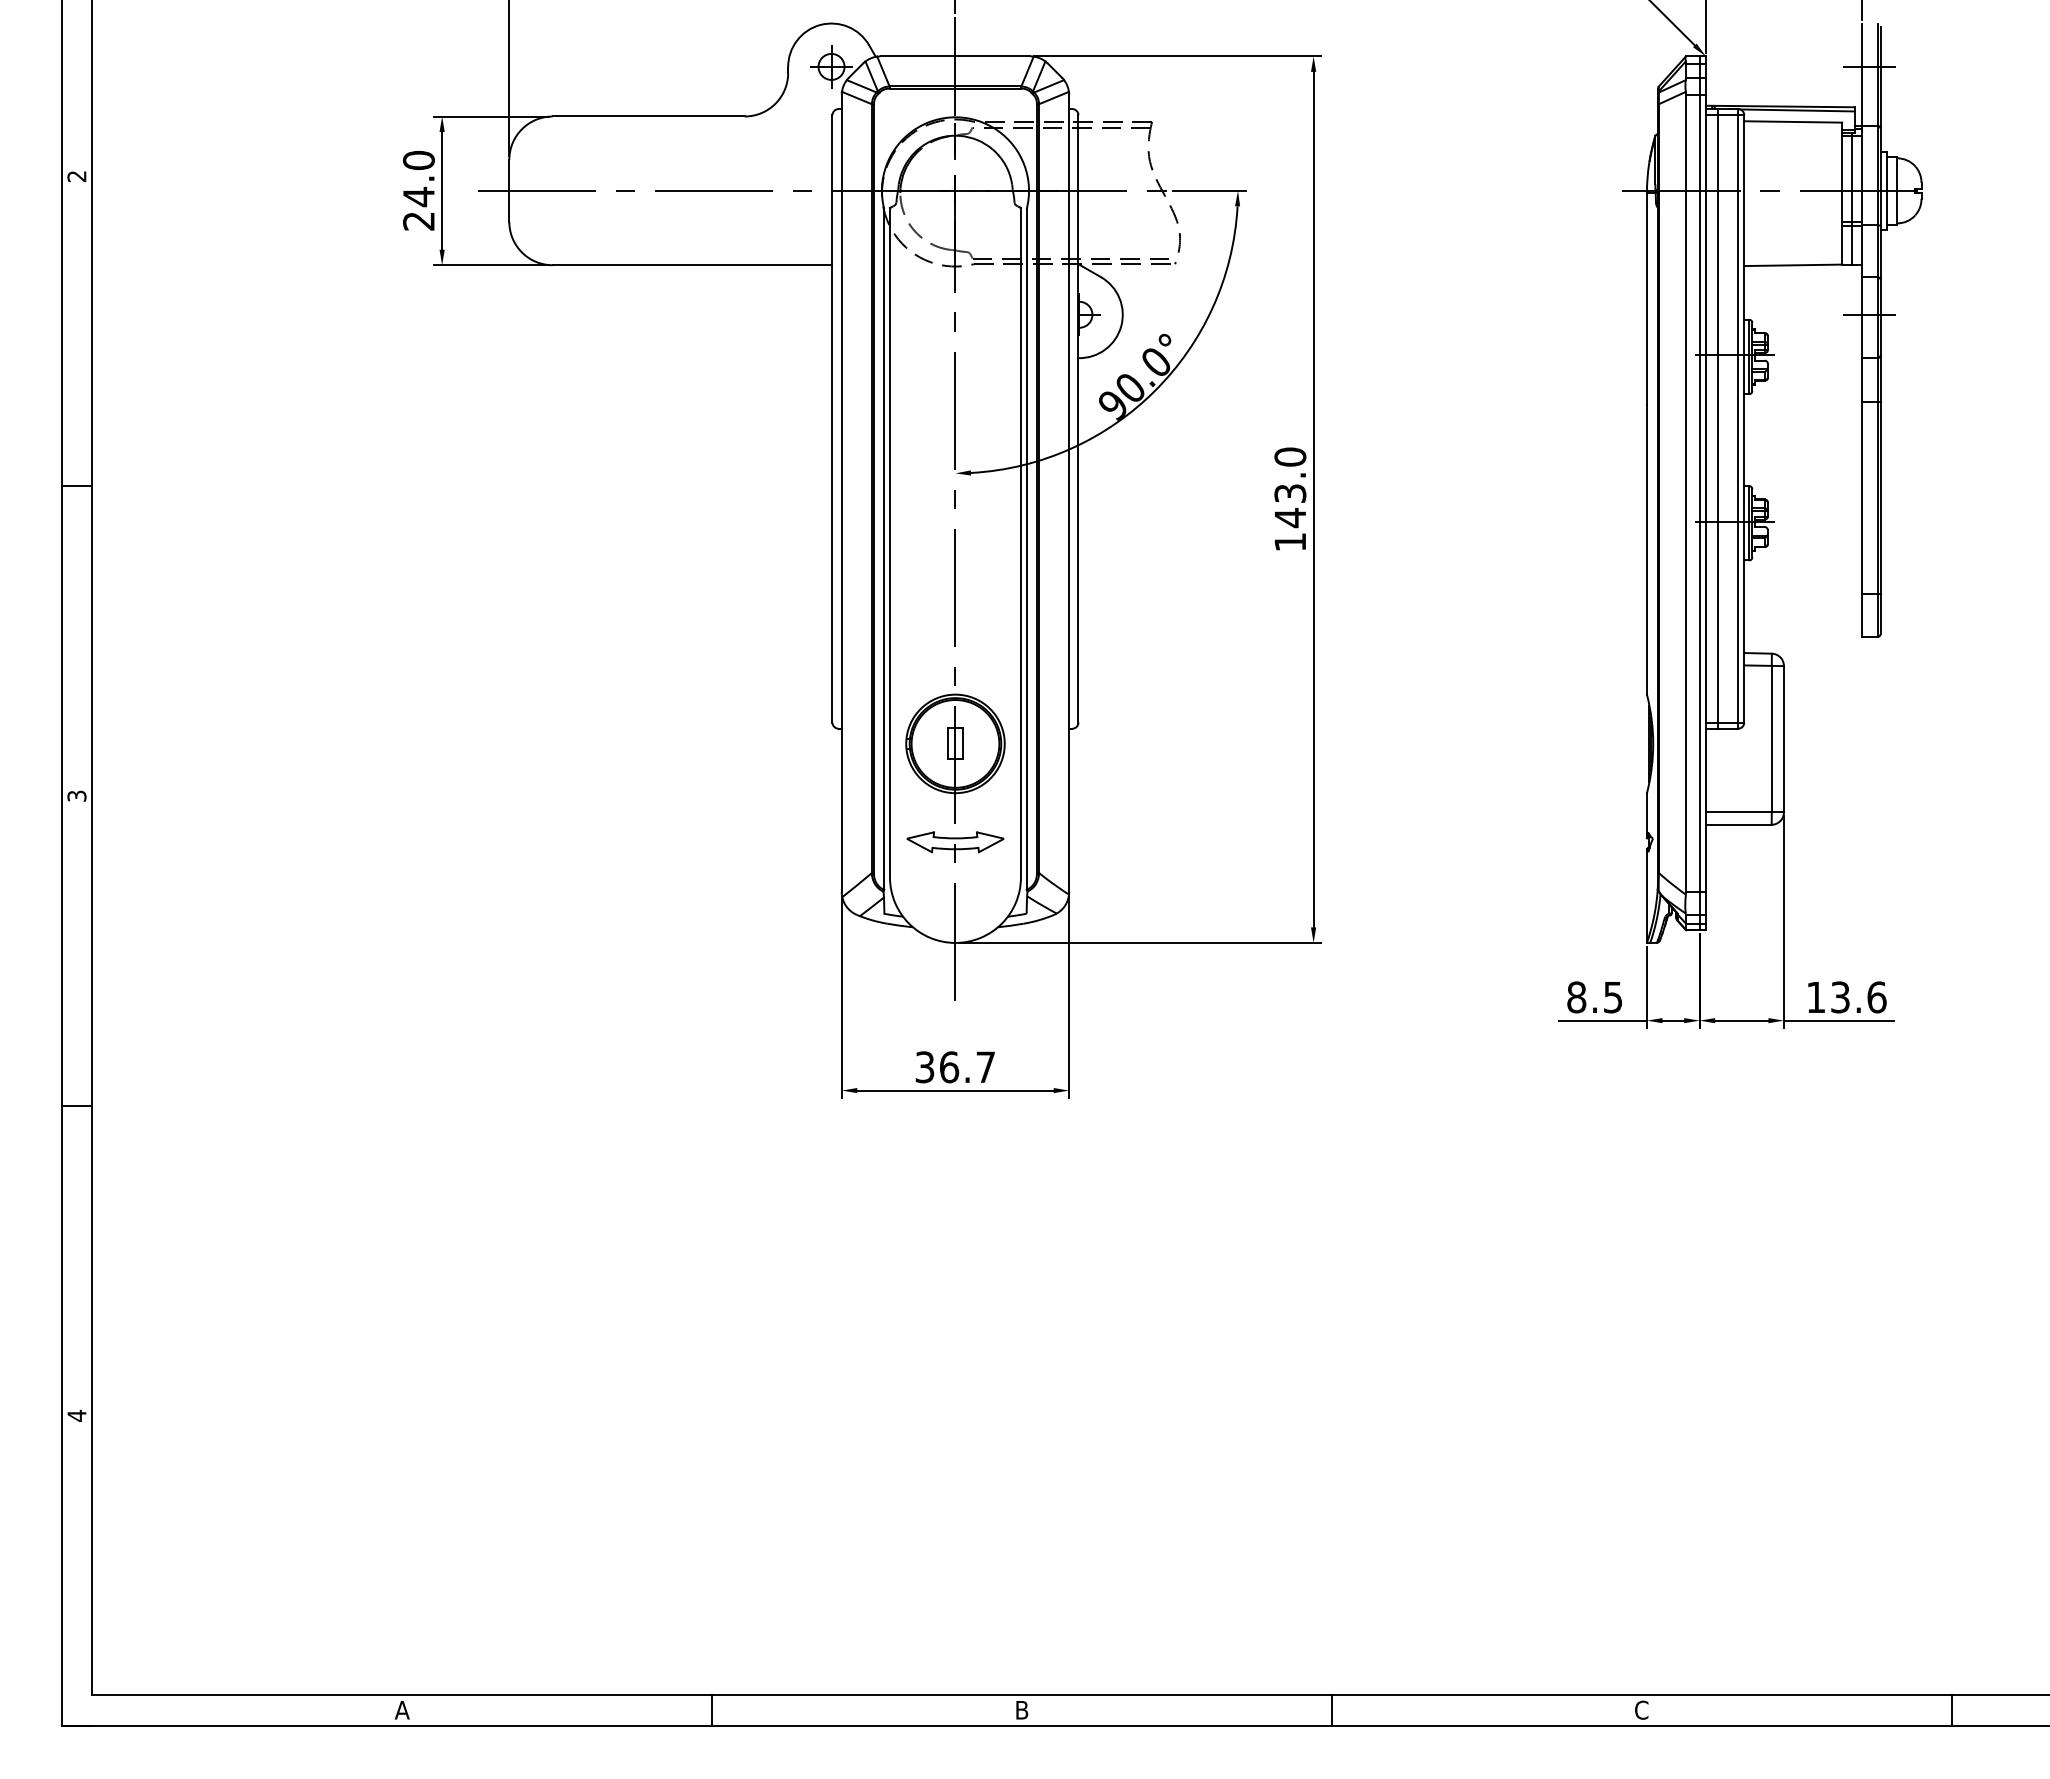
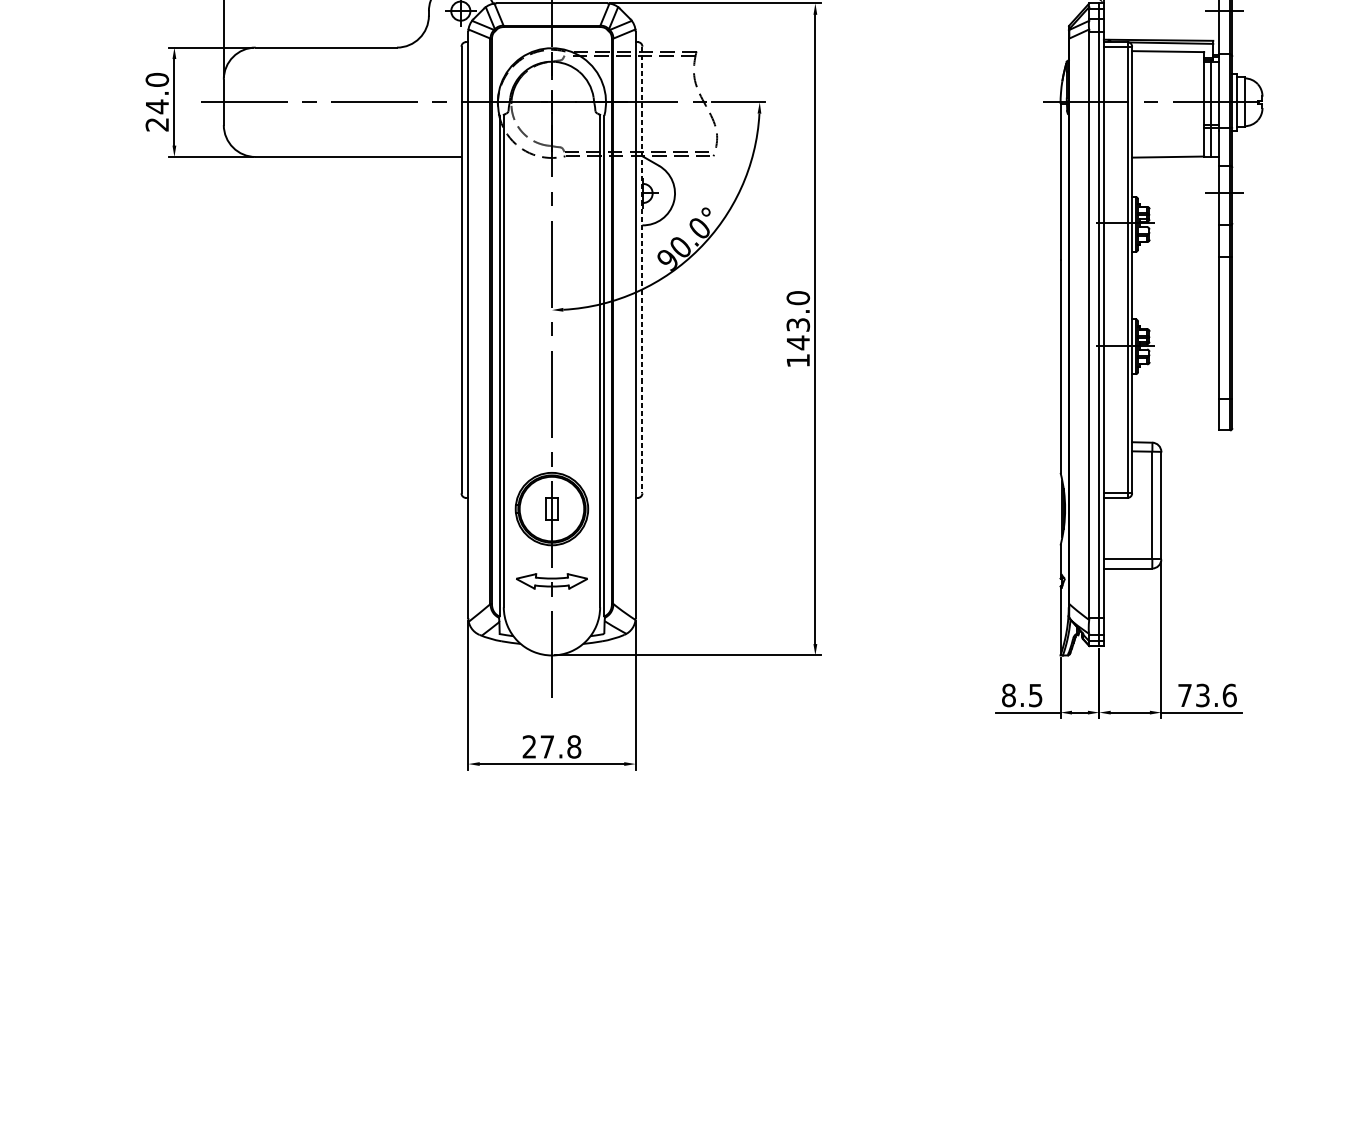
line: (1078, 418) -> (642, 269), solid -> dashed
line: (1718, 418) -> (1113, 269), removed
text: (1816, 997) -> (1185, 695), 13.6 -> 73.6
text: (955, 1067) -> (551, 747), 36.7 -> 27.8

